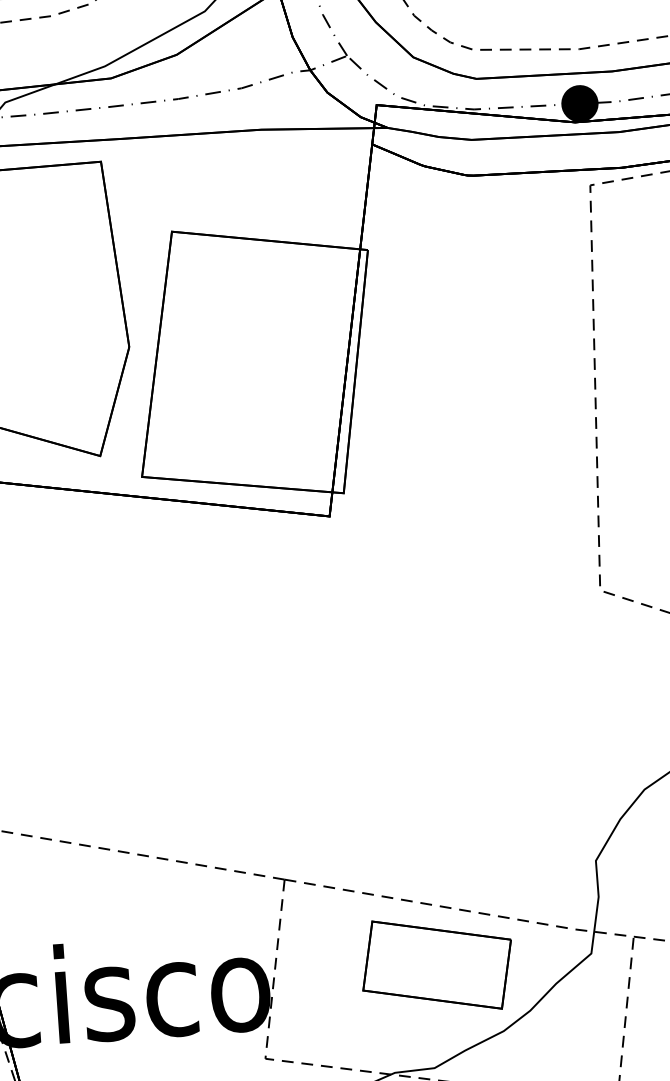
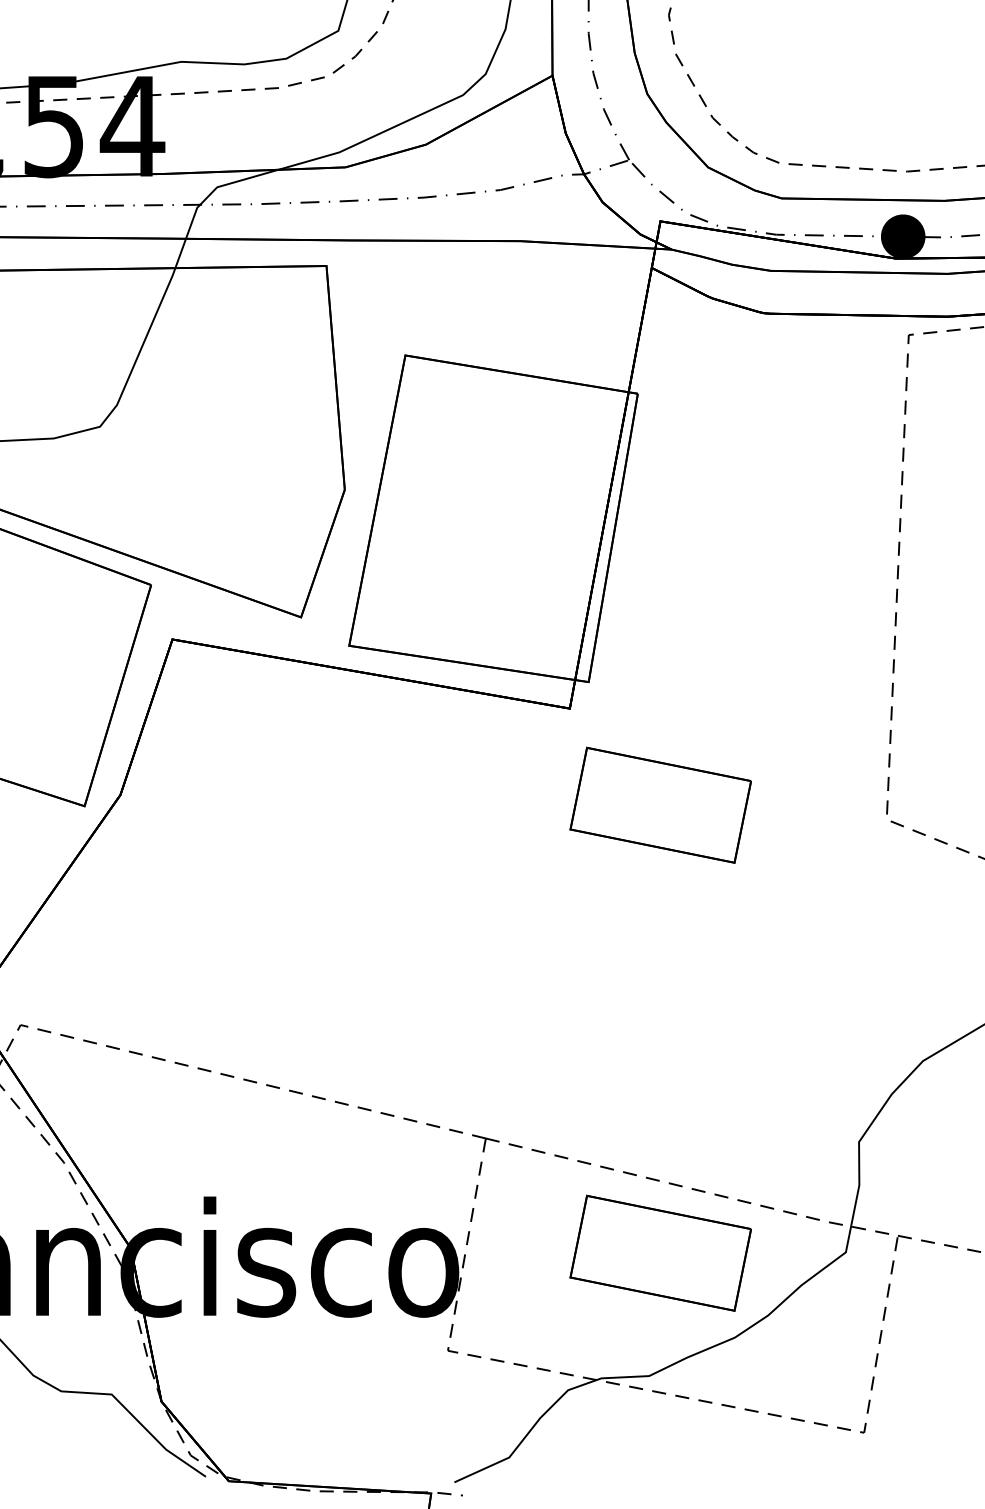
part: (410, 591) -> (660, 804), added

